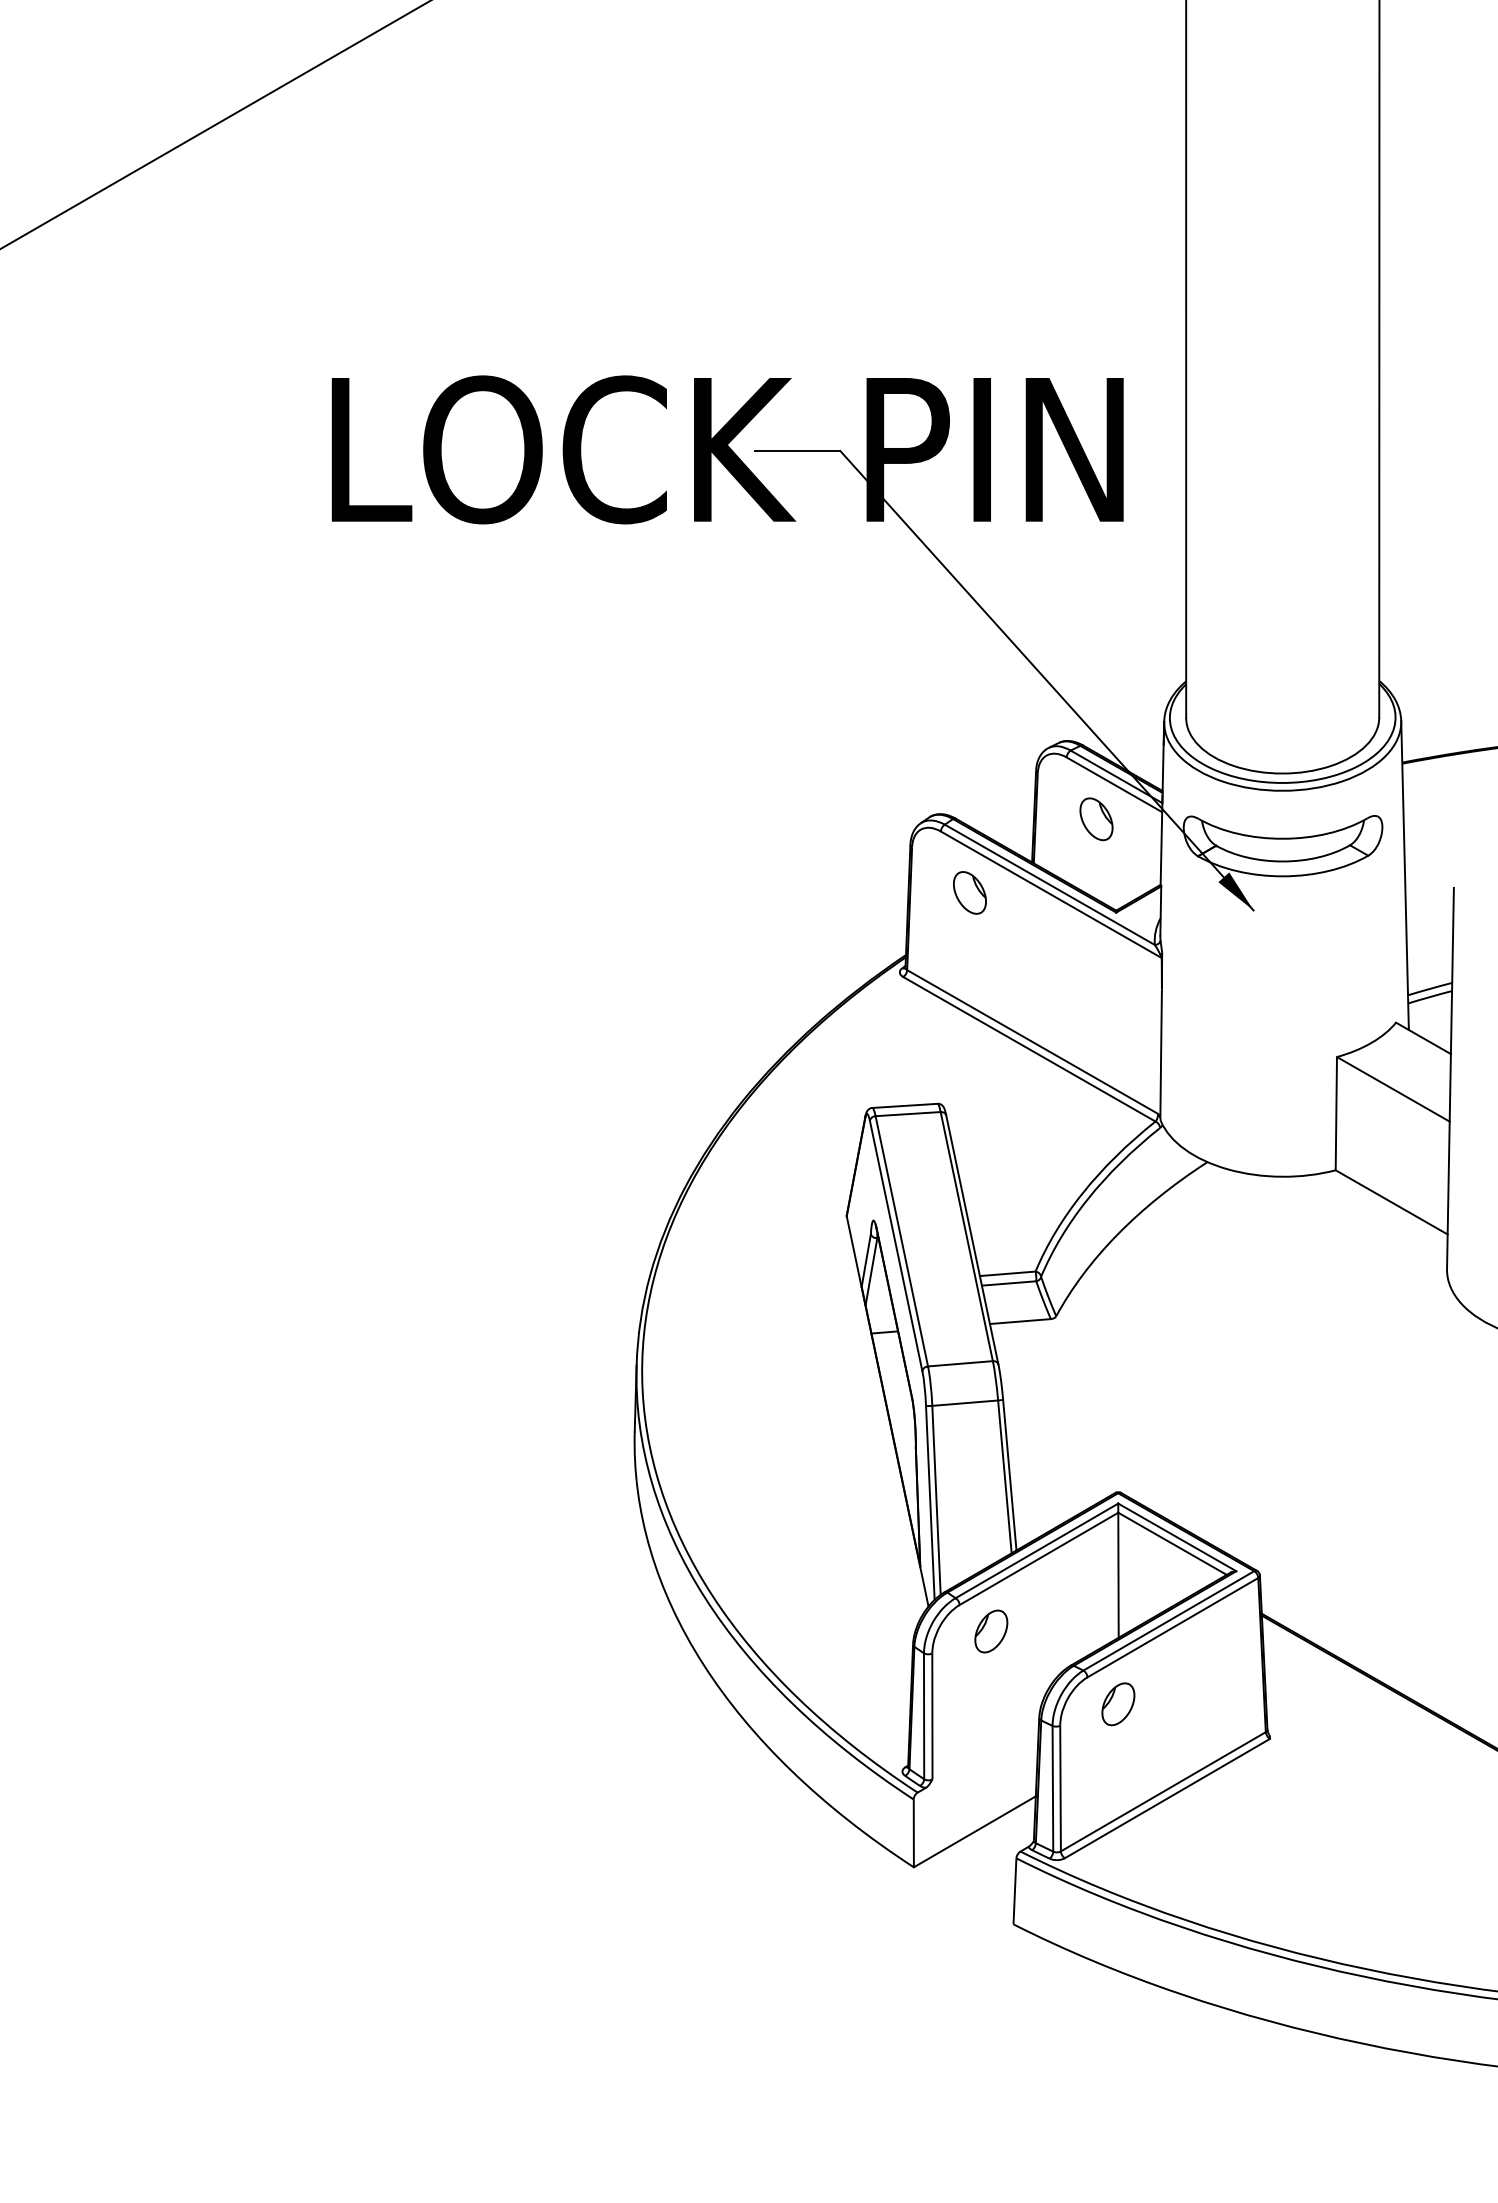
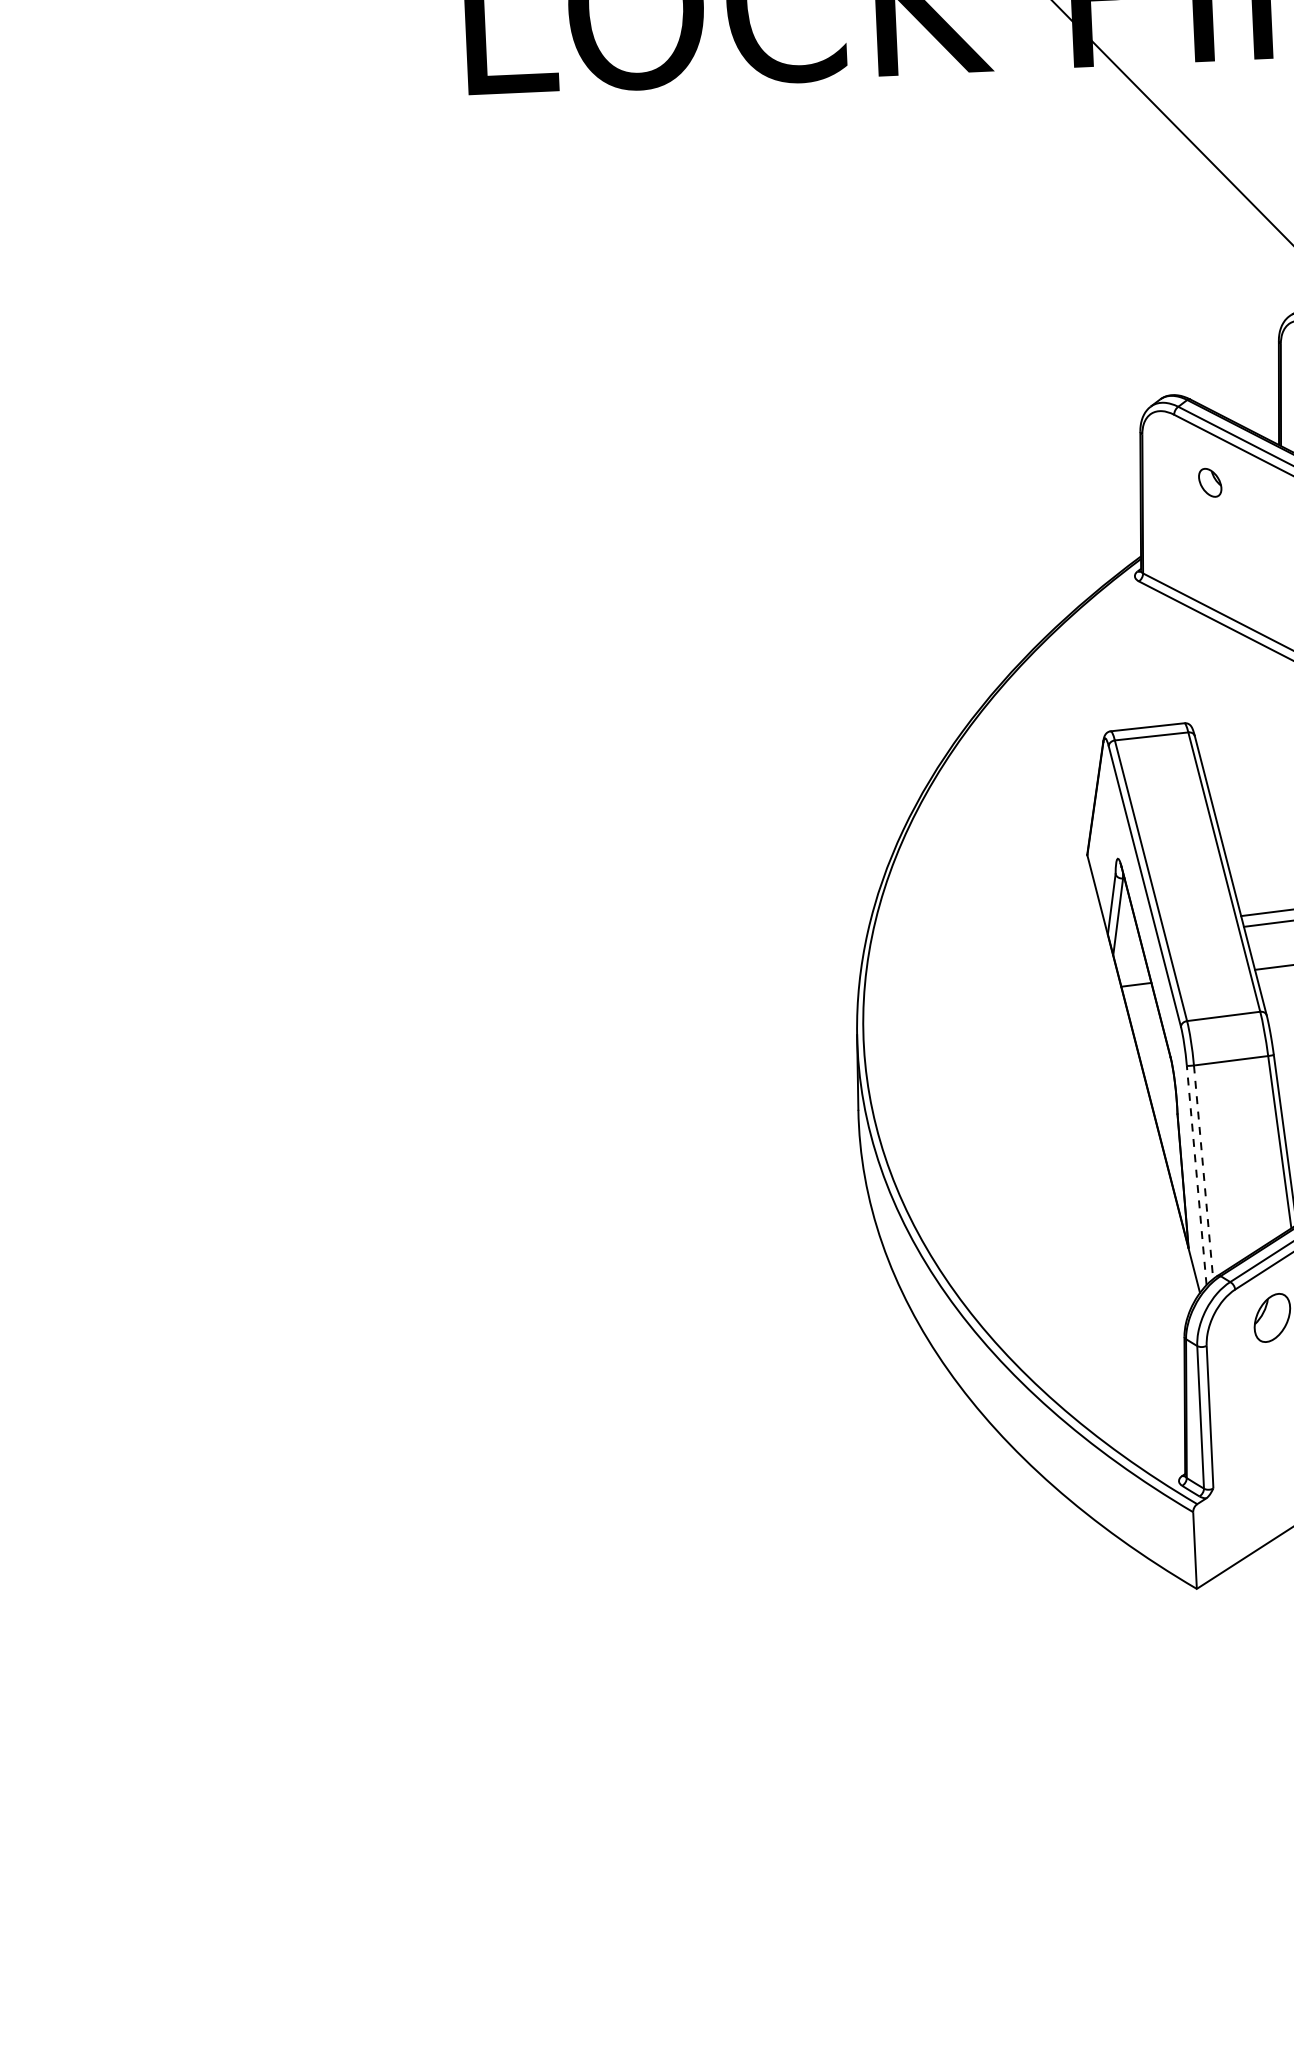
part: (969, 892) -> (1209, 482), size x0.6
line: (936, 1500) -> (1203, 1172), solid -> dashed
line: (930, 1502) -> (1196, 1175), solid -> dashed

